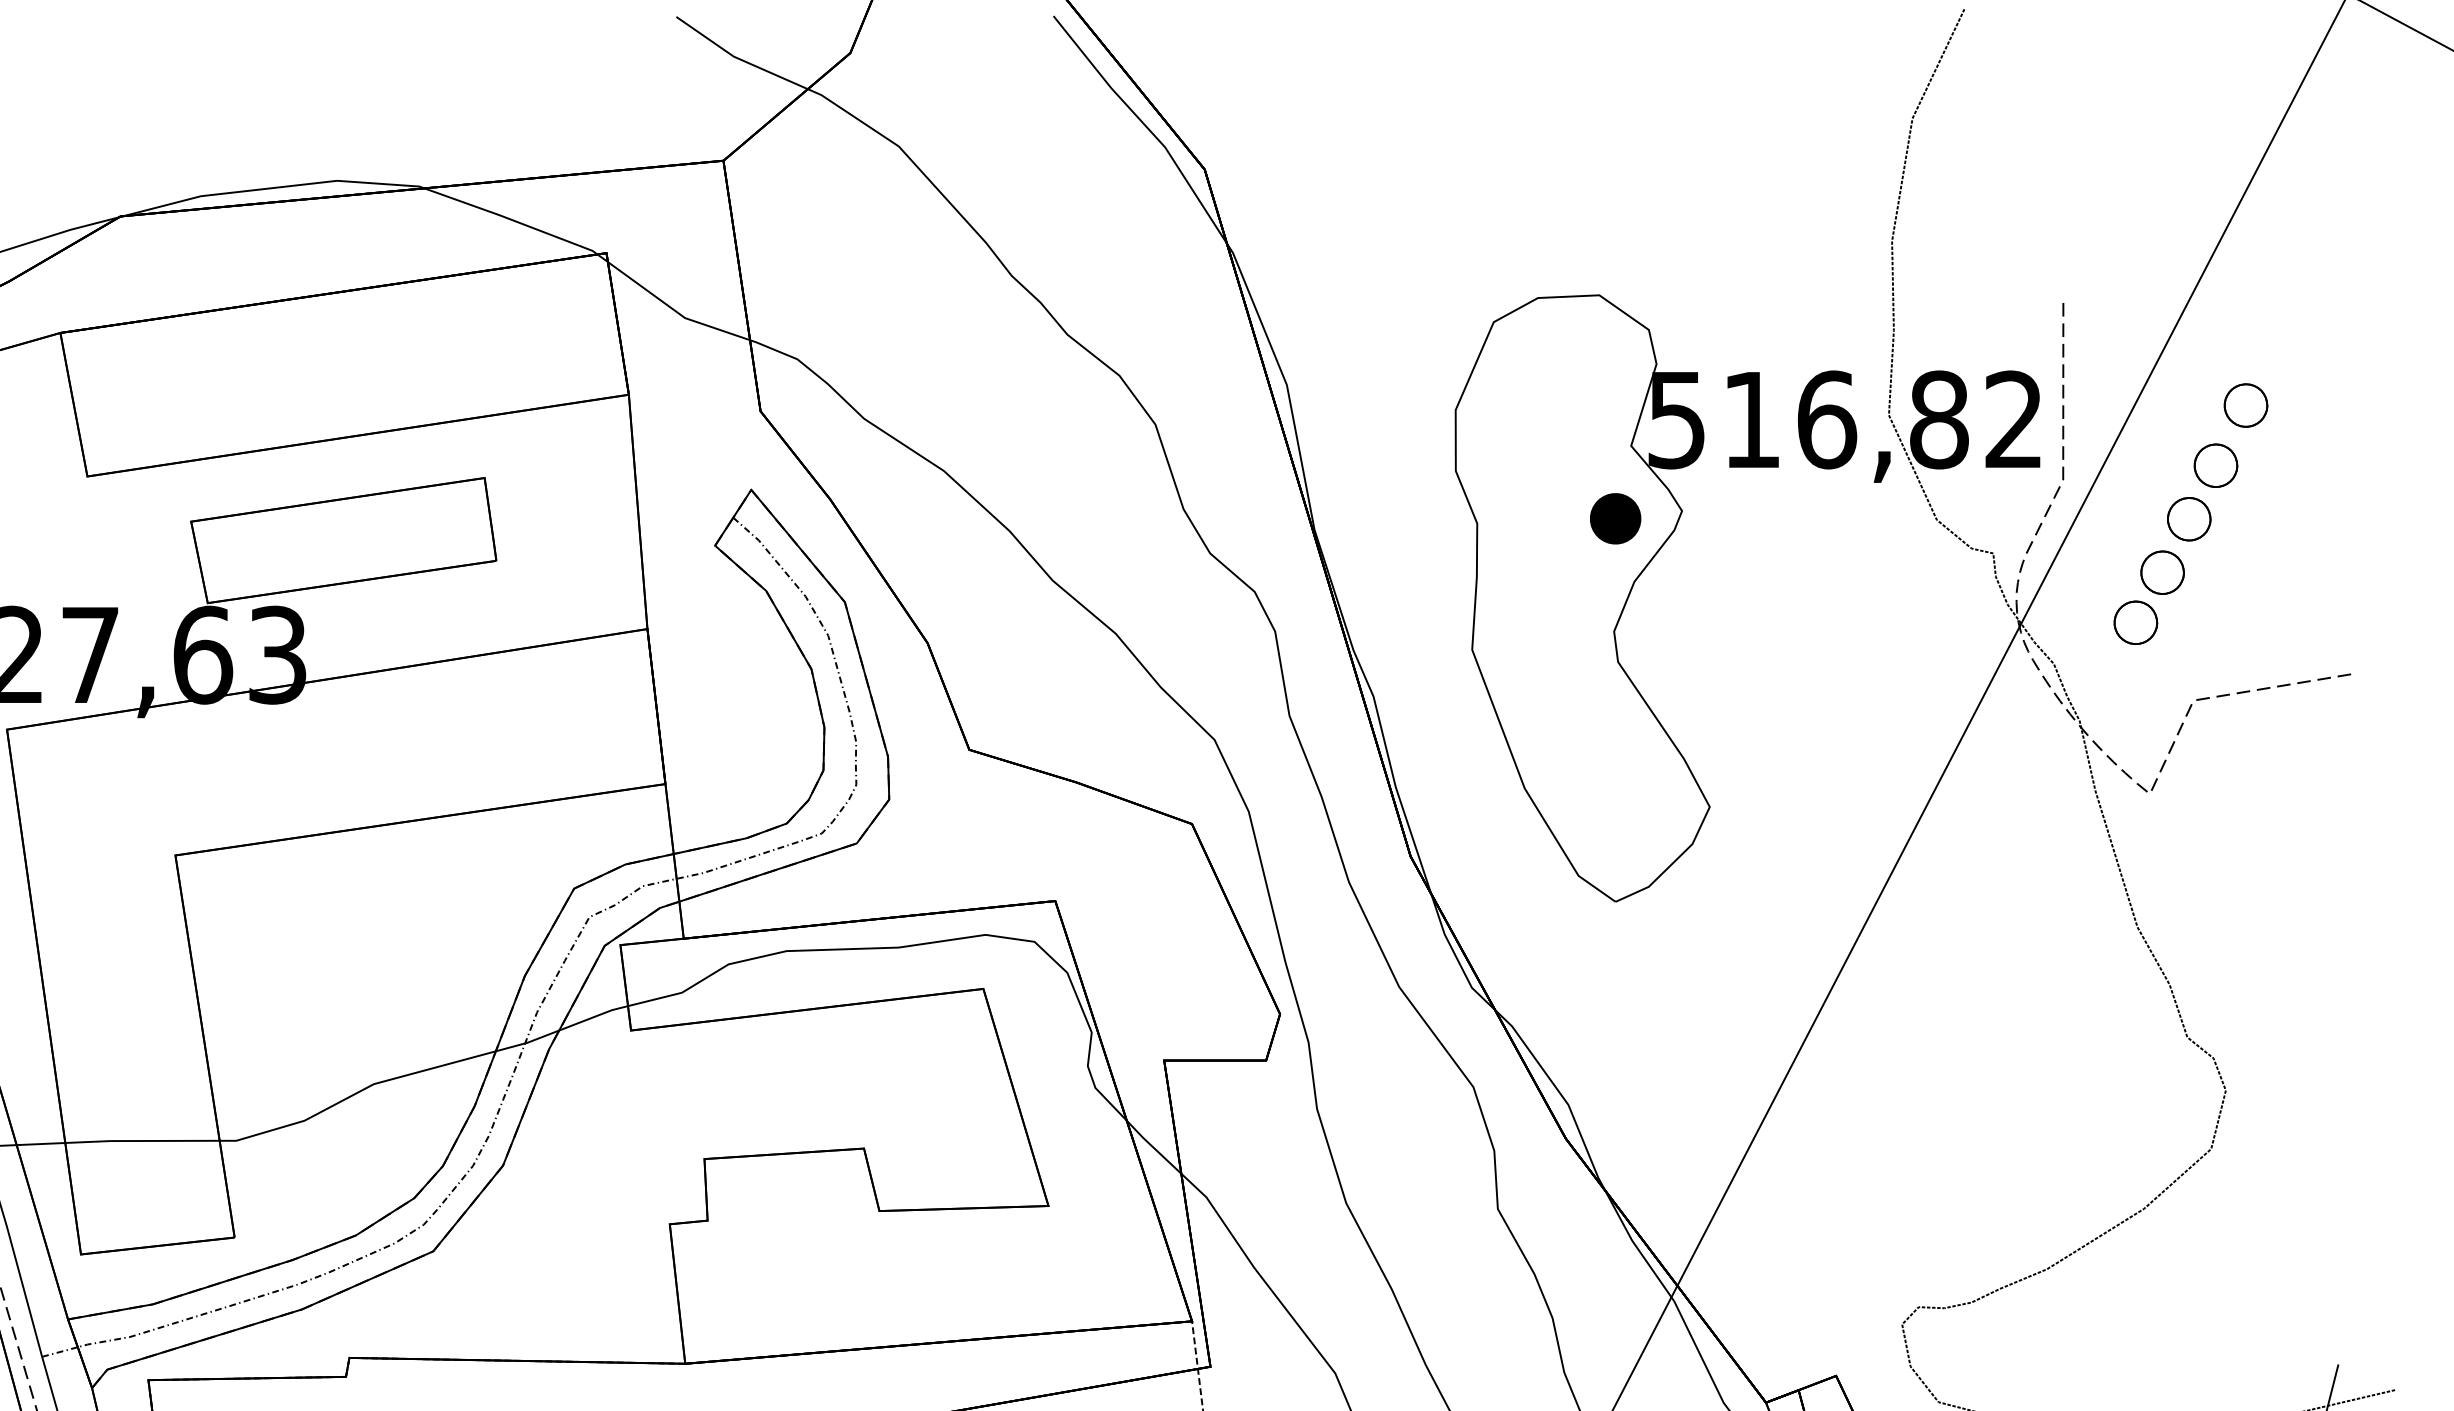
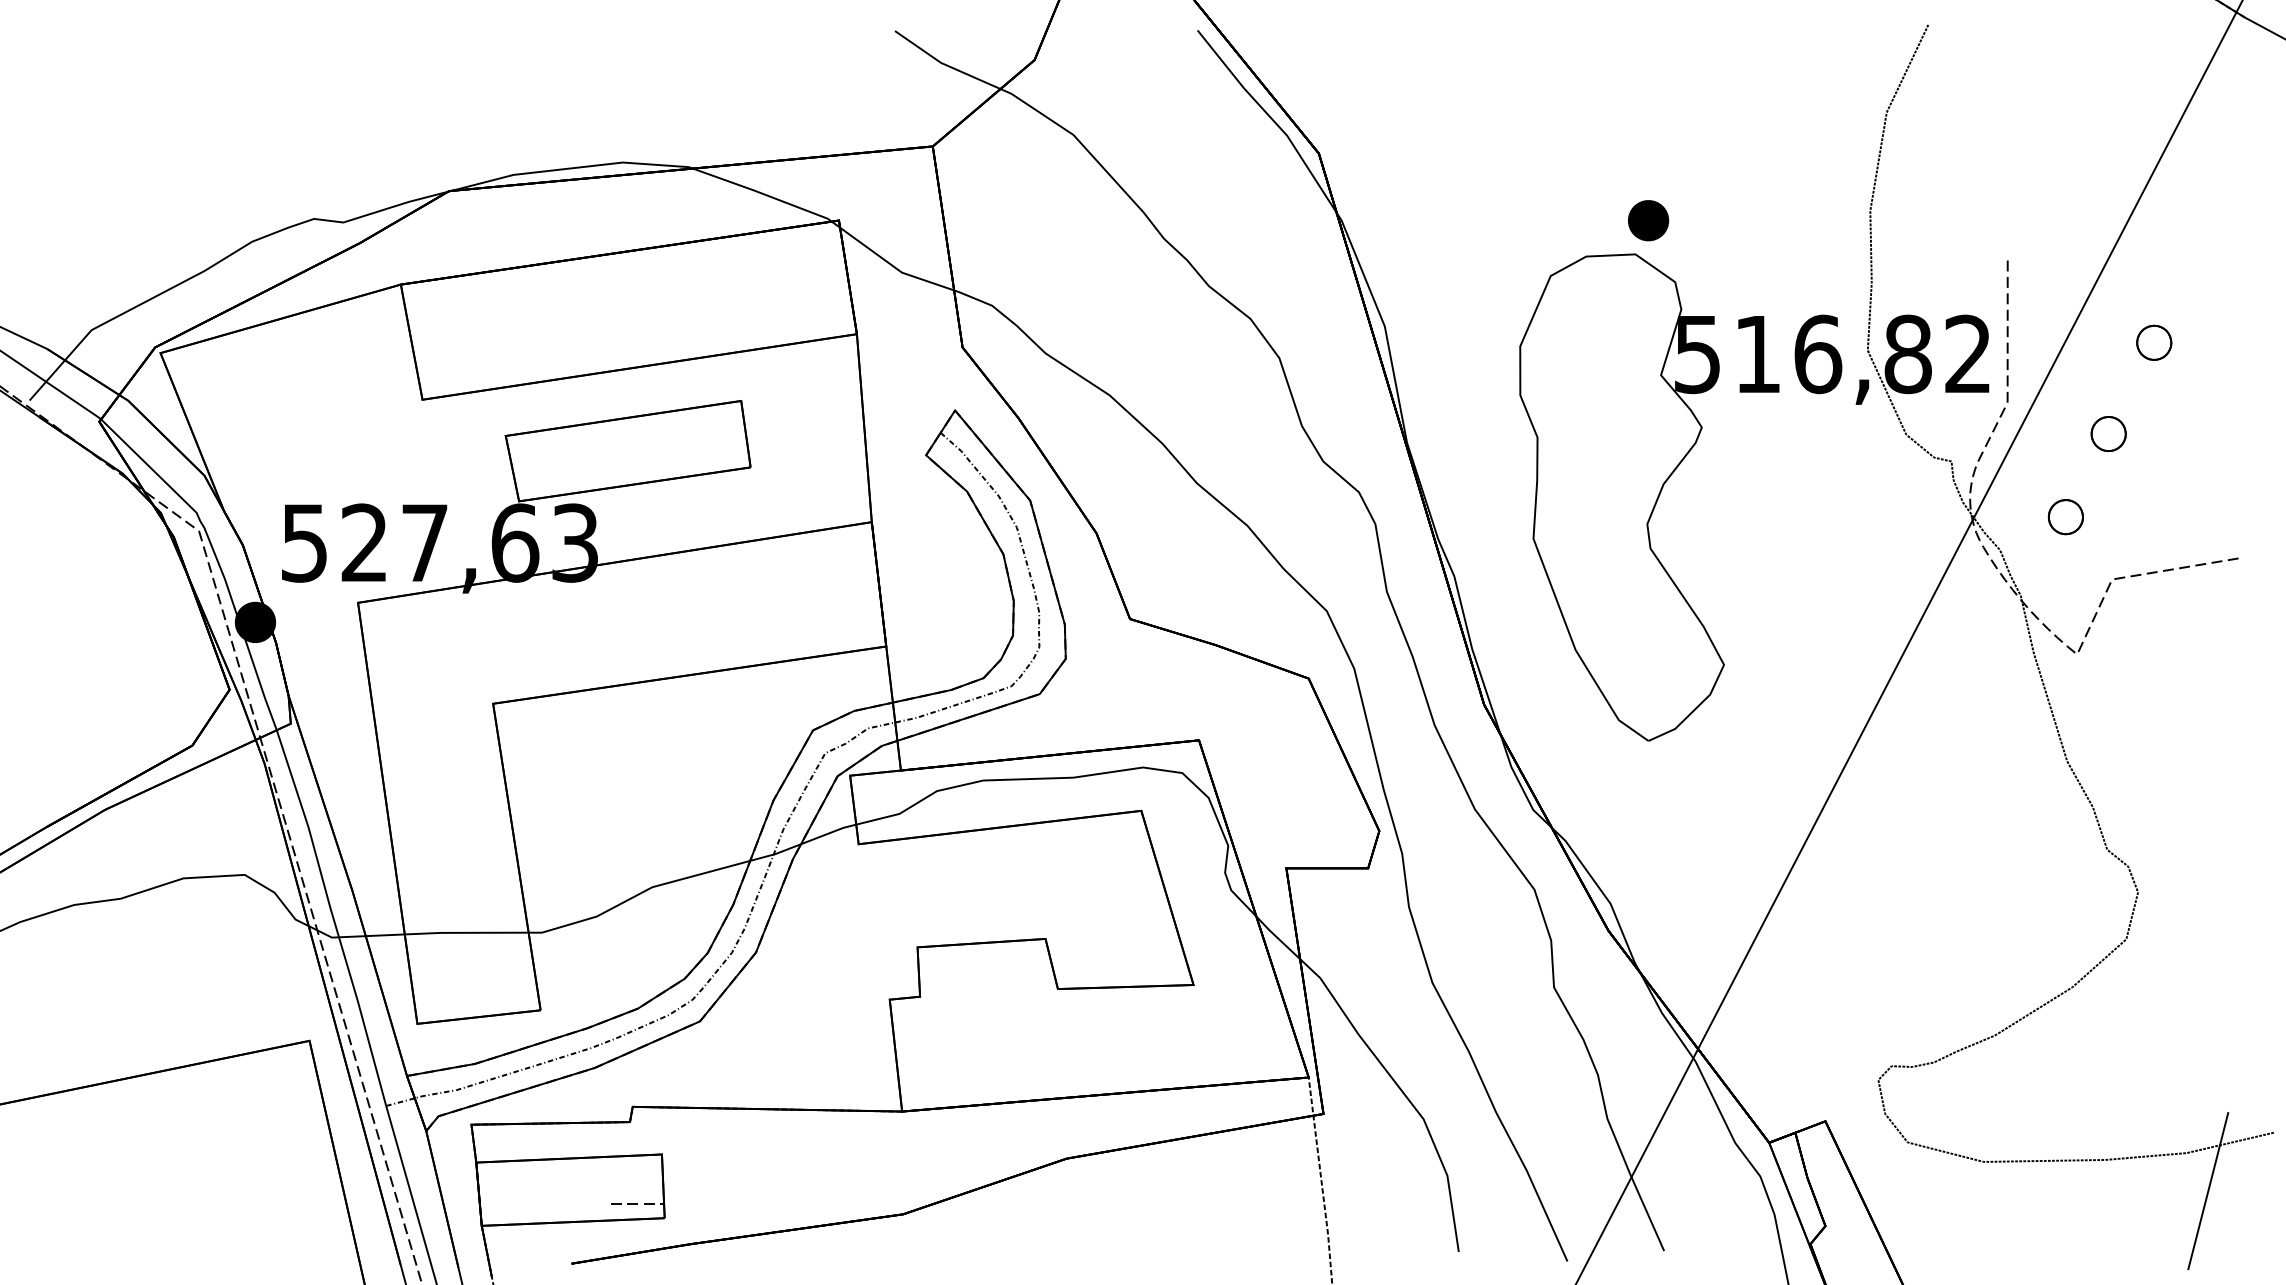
part: (2216, 466) -> (2130, 391), removed
part: (1615, 518) -> (1648, 220), moved
part: (2162, 572) -> (2087, 476), removed

